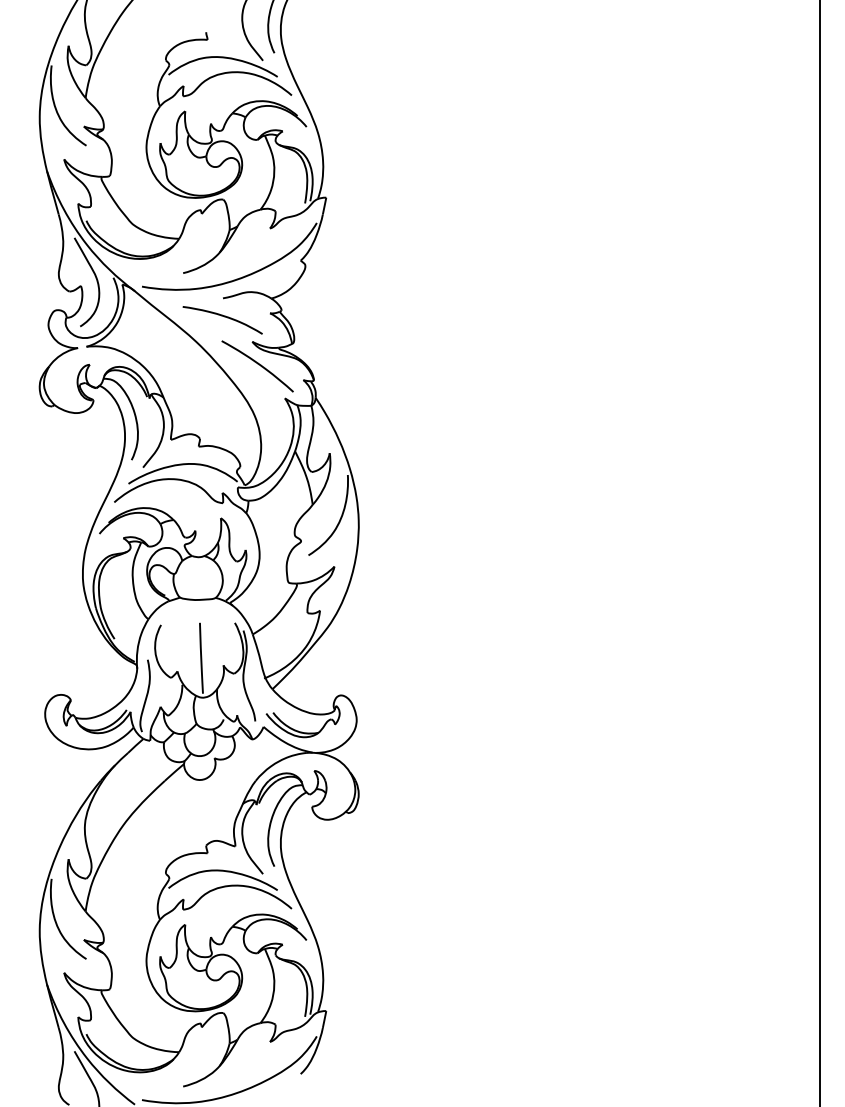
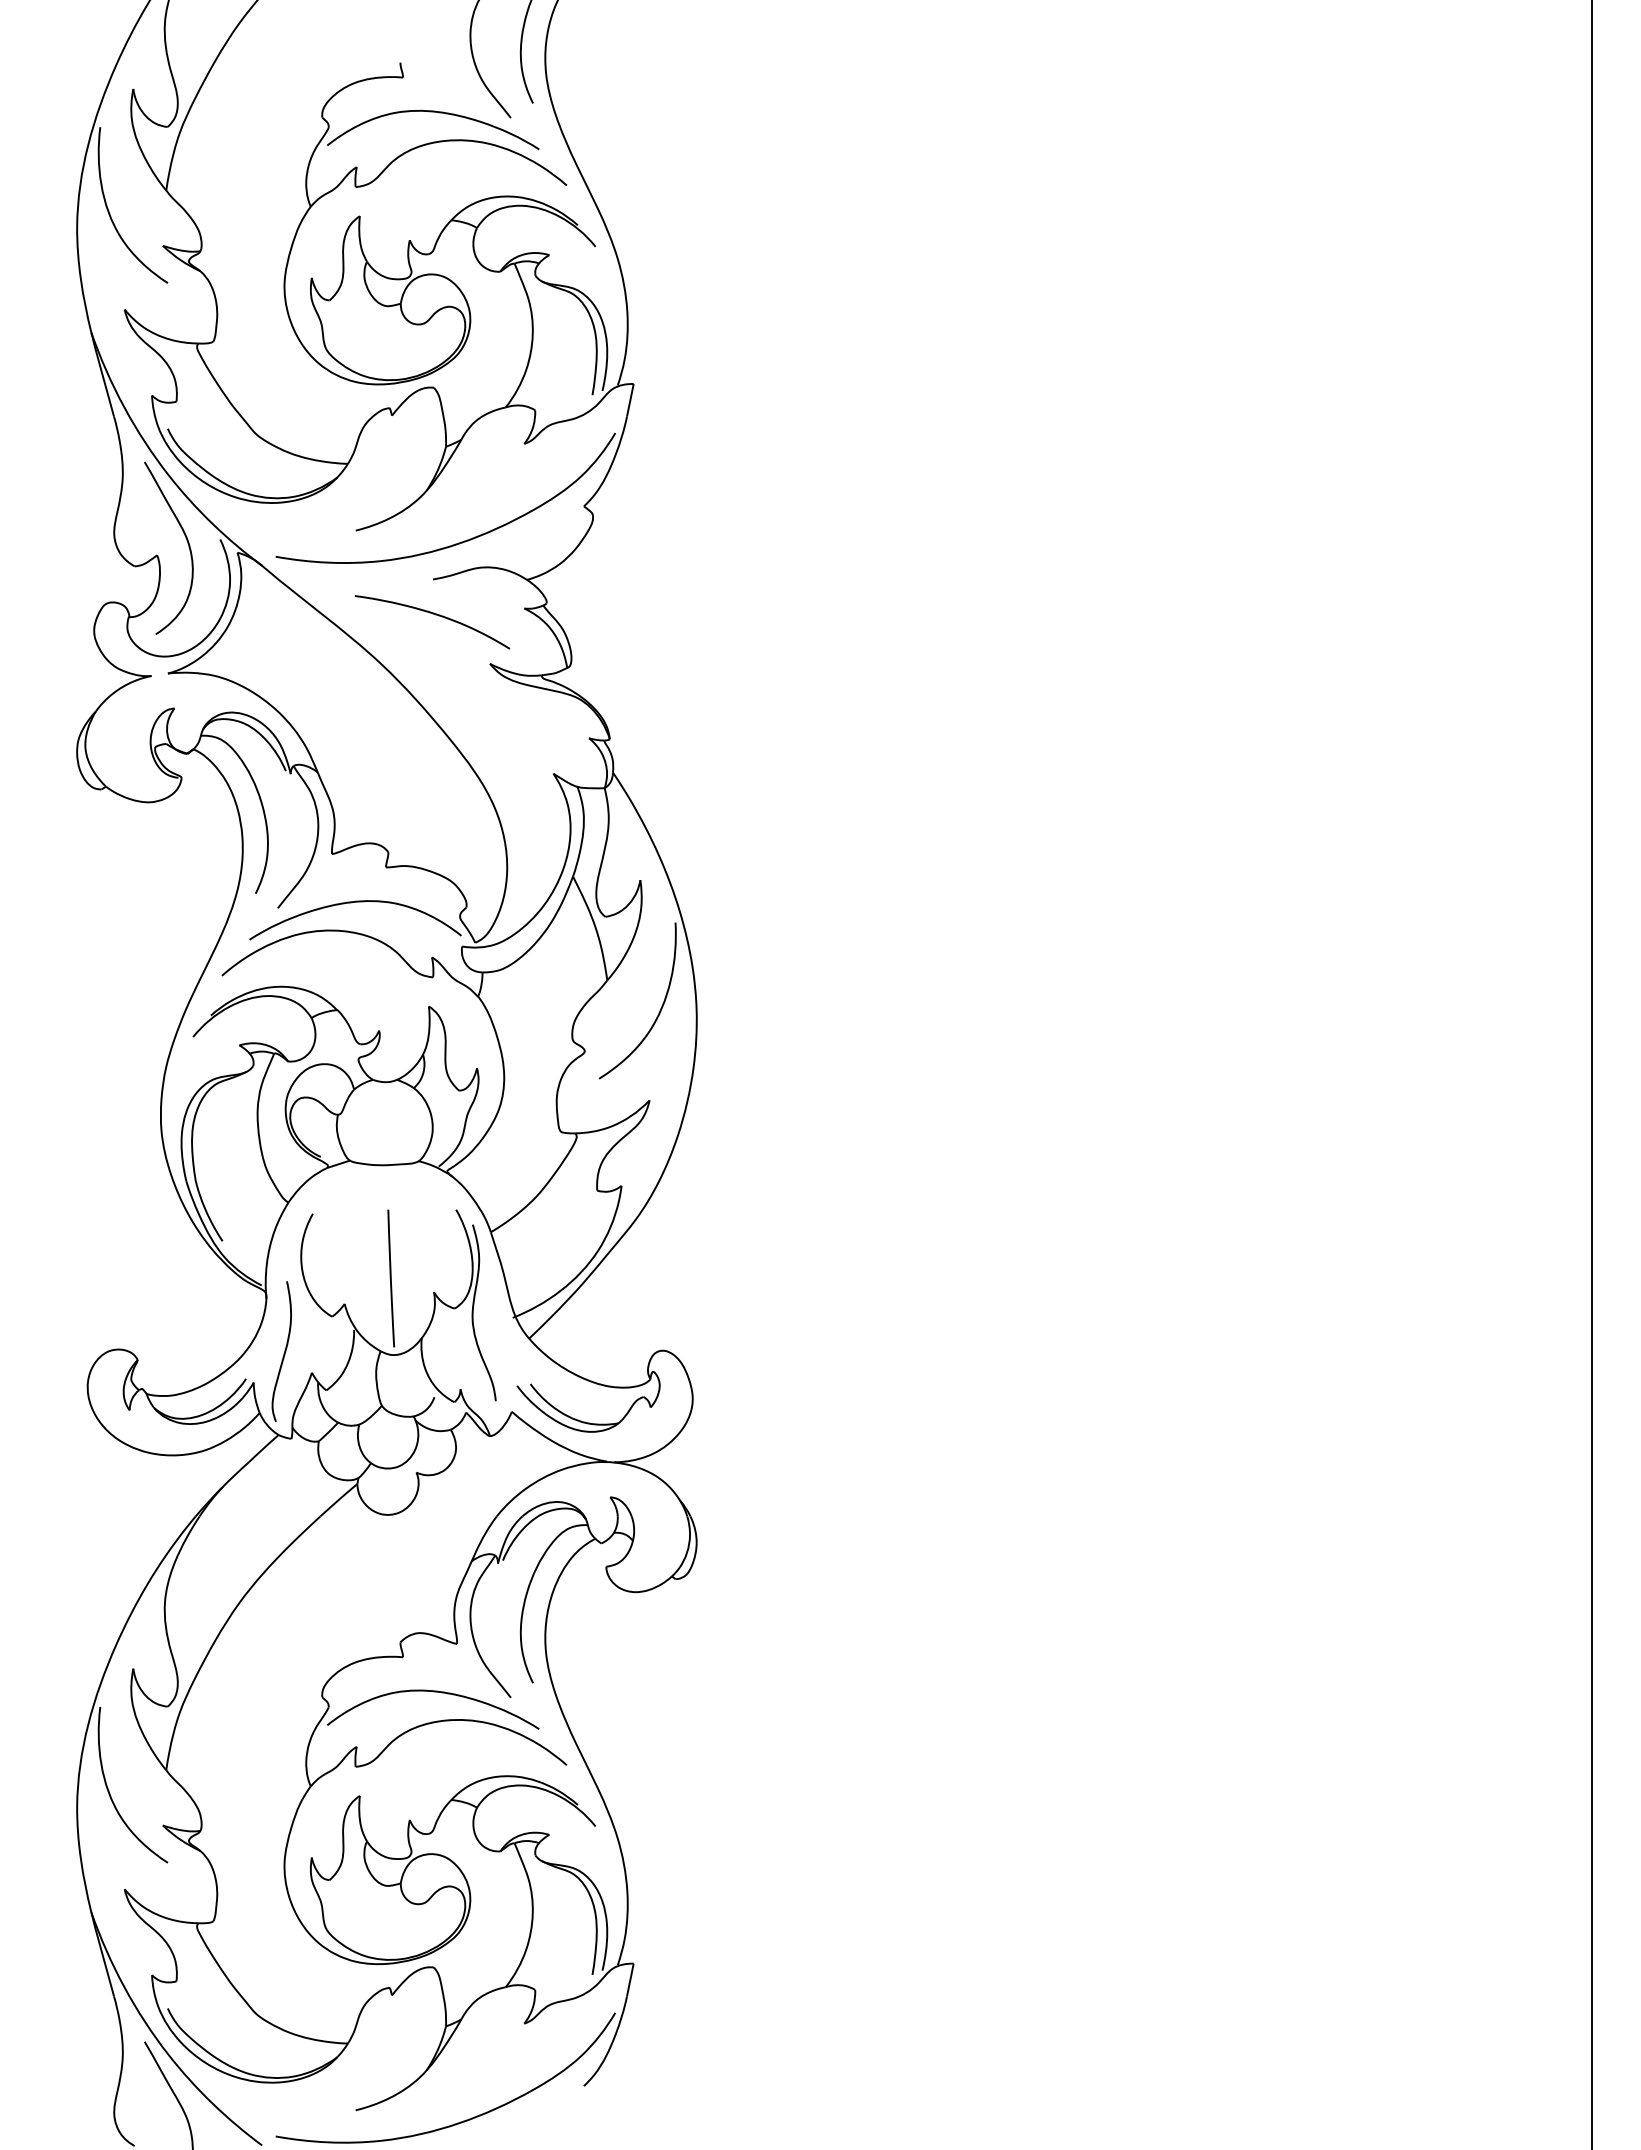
curve: (257, 364) -> (500, 707), removed

